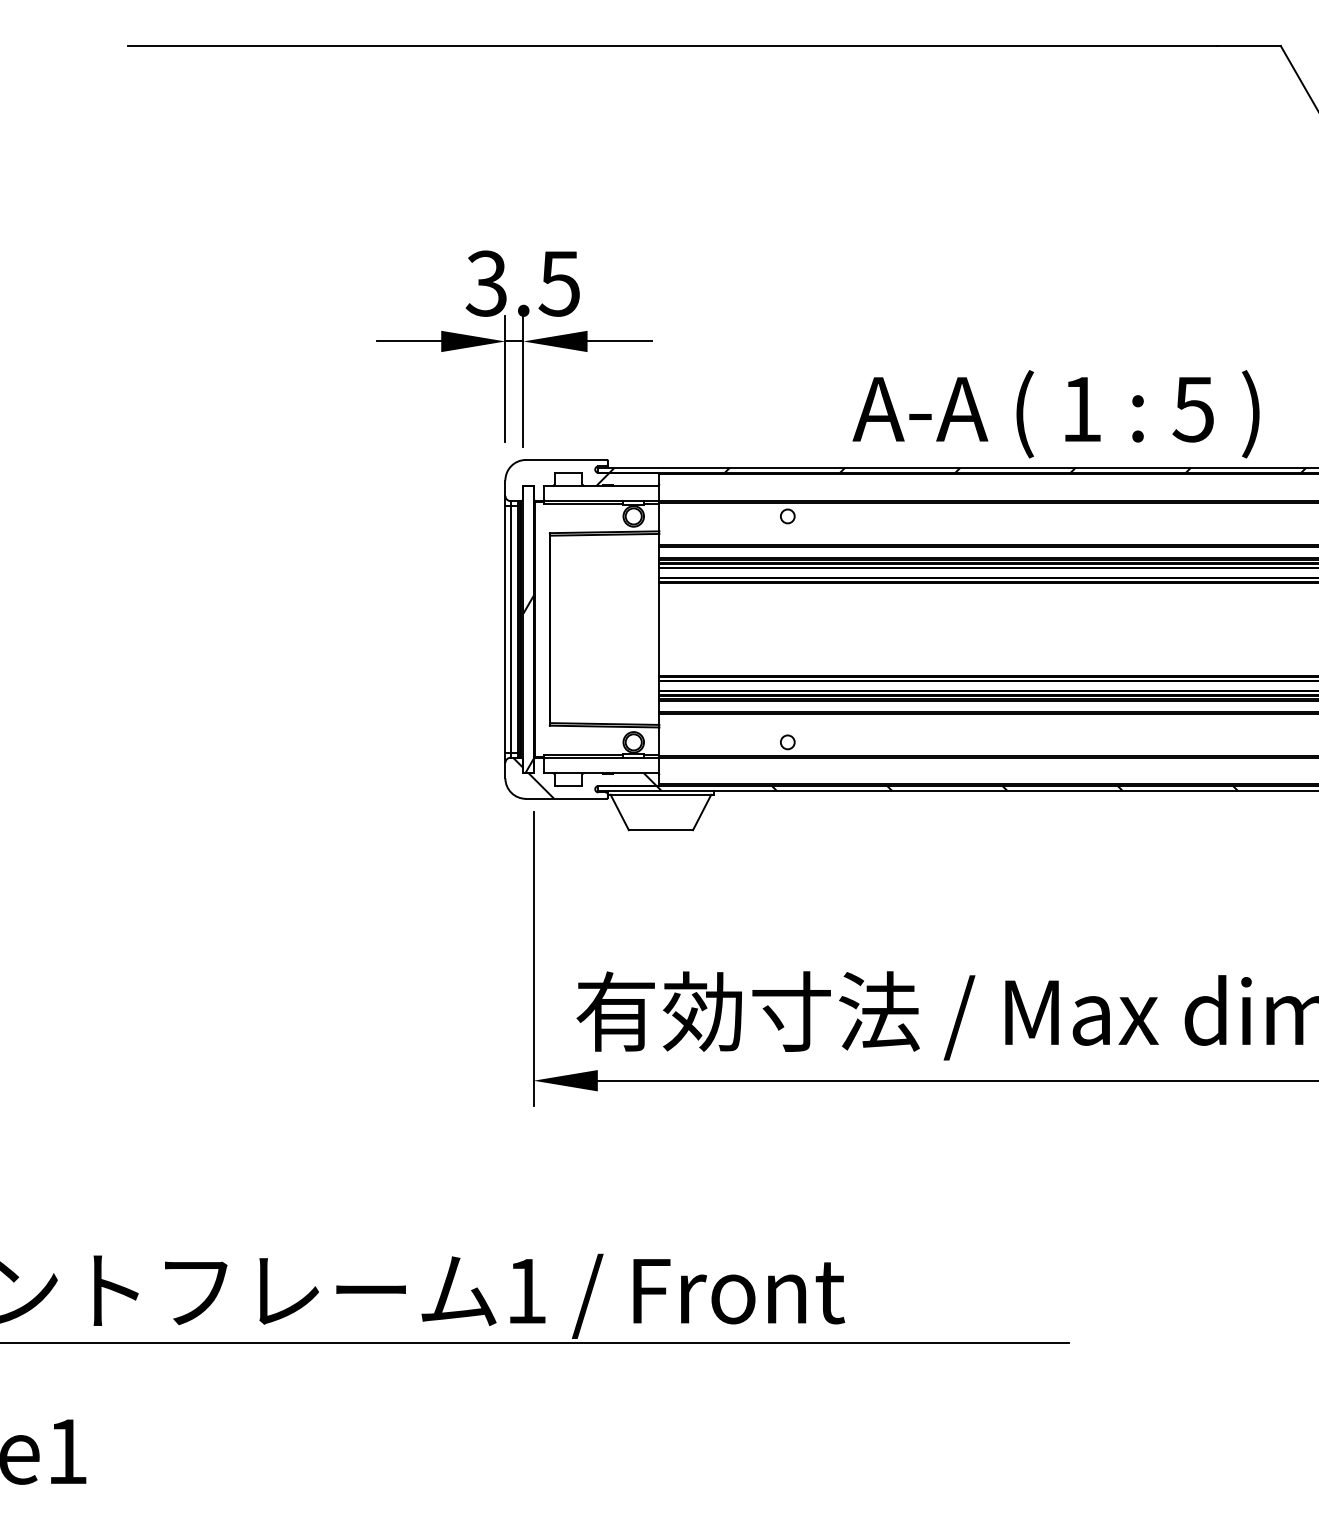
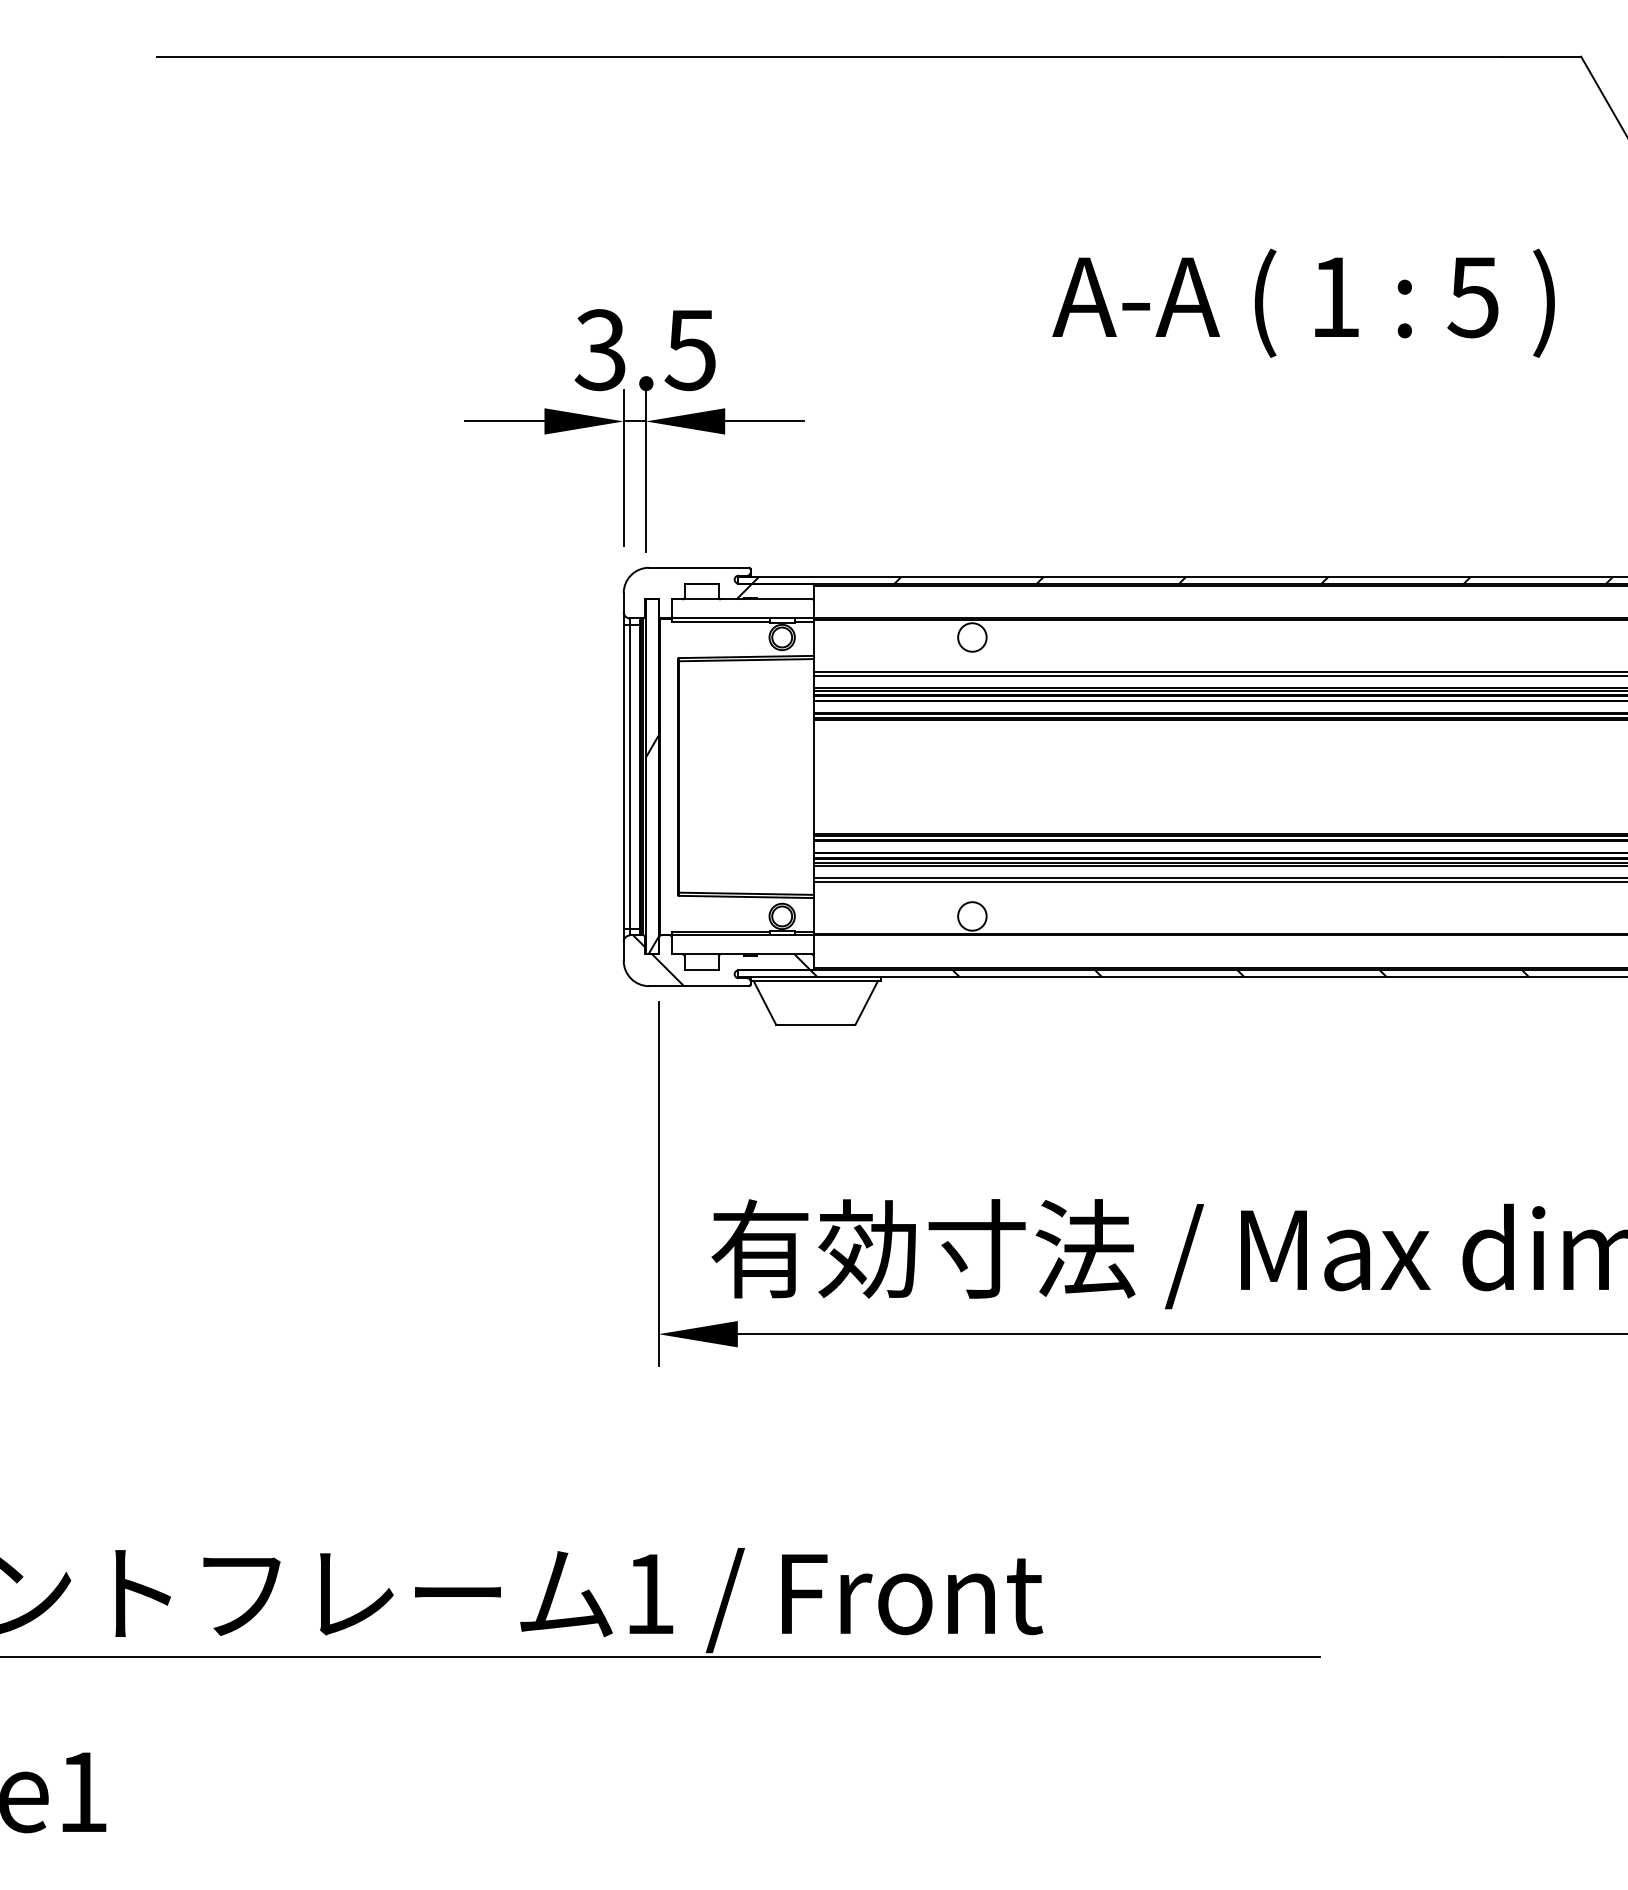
text: (1055, 413) -> (1303, 302), moved
circle: (787, 516) -> (972, 637), size x1.67
circle: (787, 742) -> (972, 916), size x1.67

